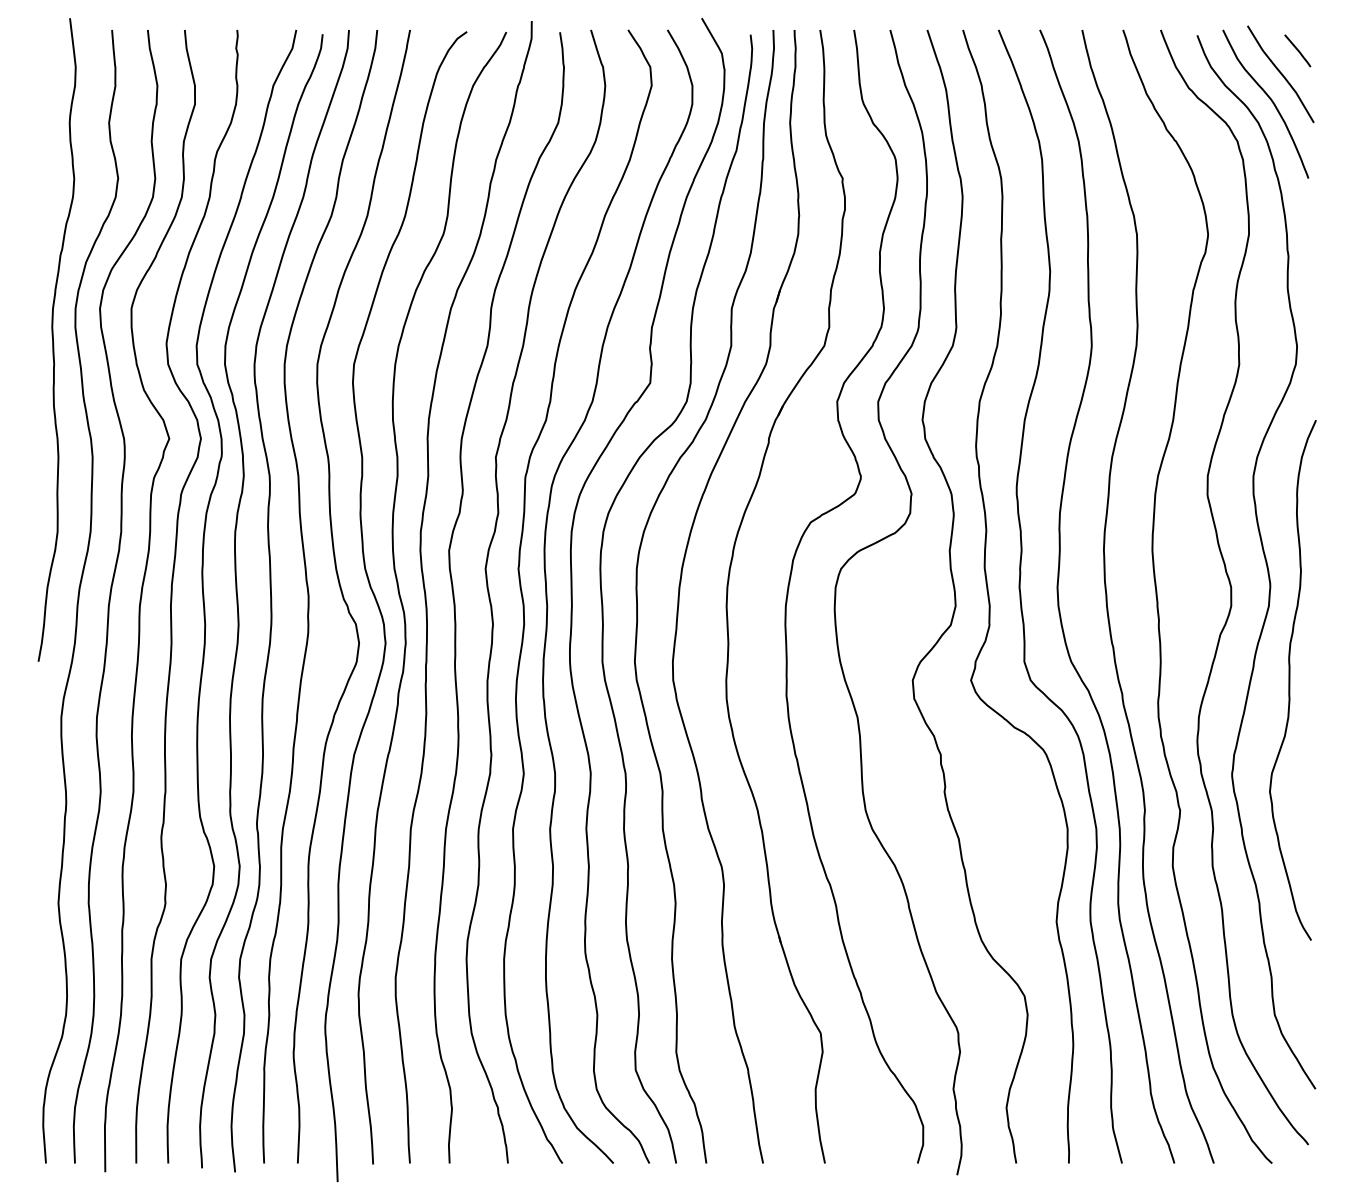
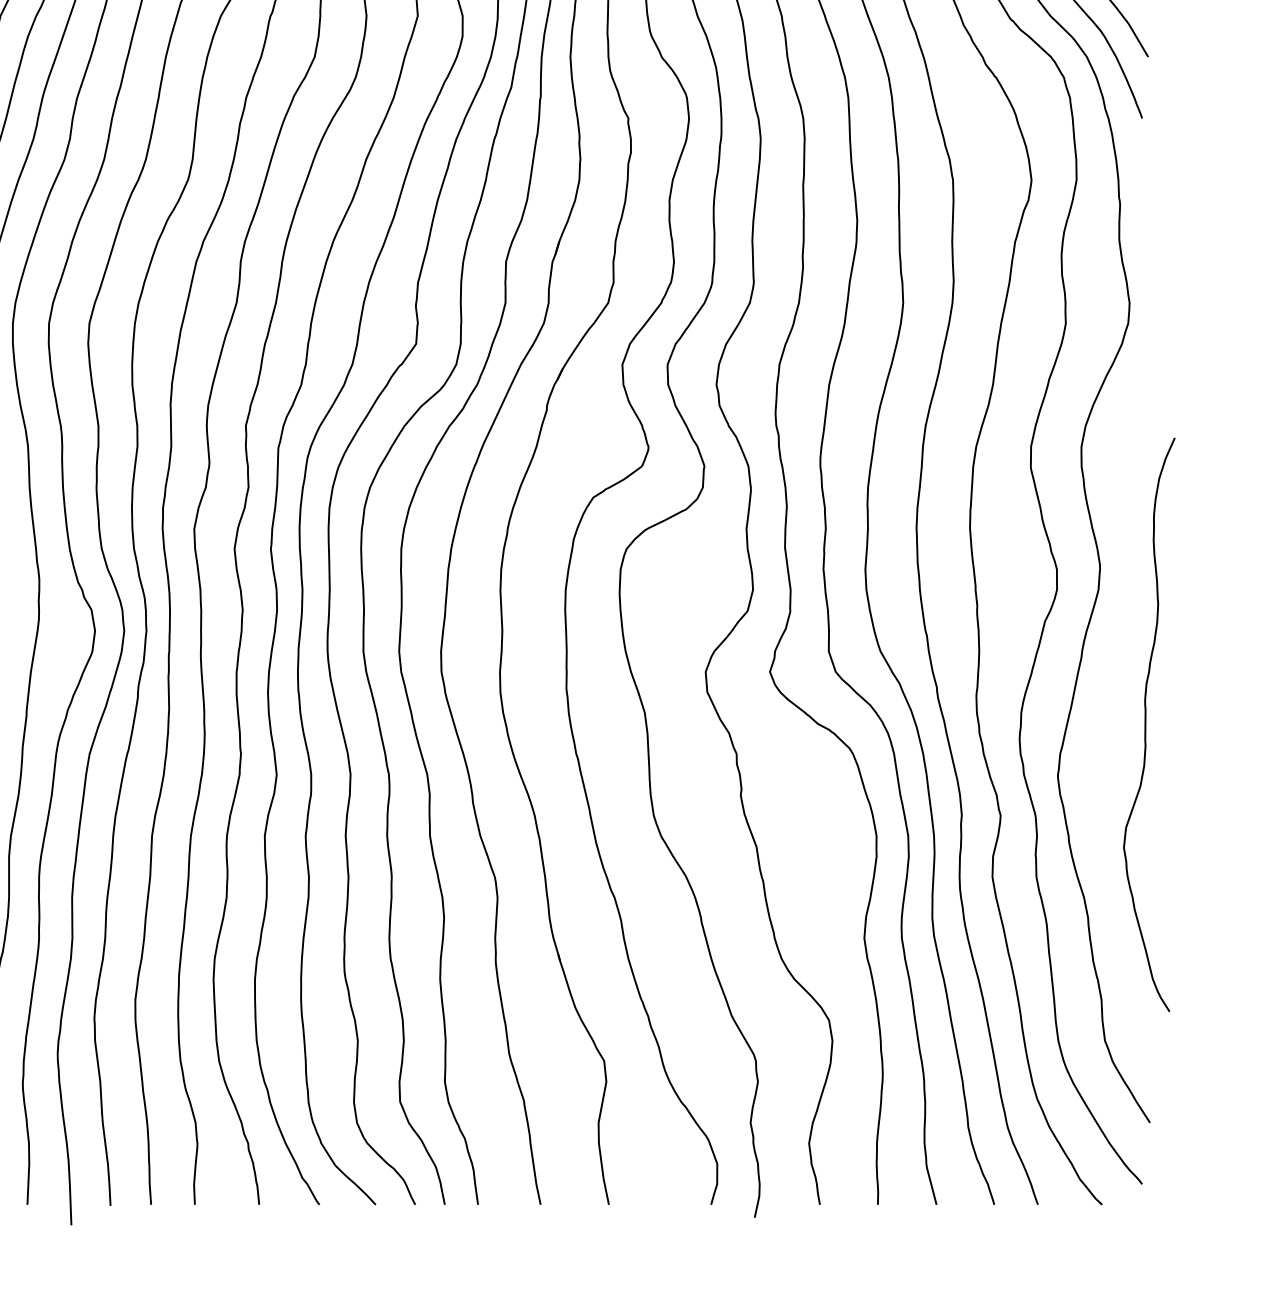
curve: (1290, 680) -> (1146, 725), moved

